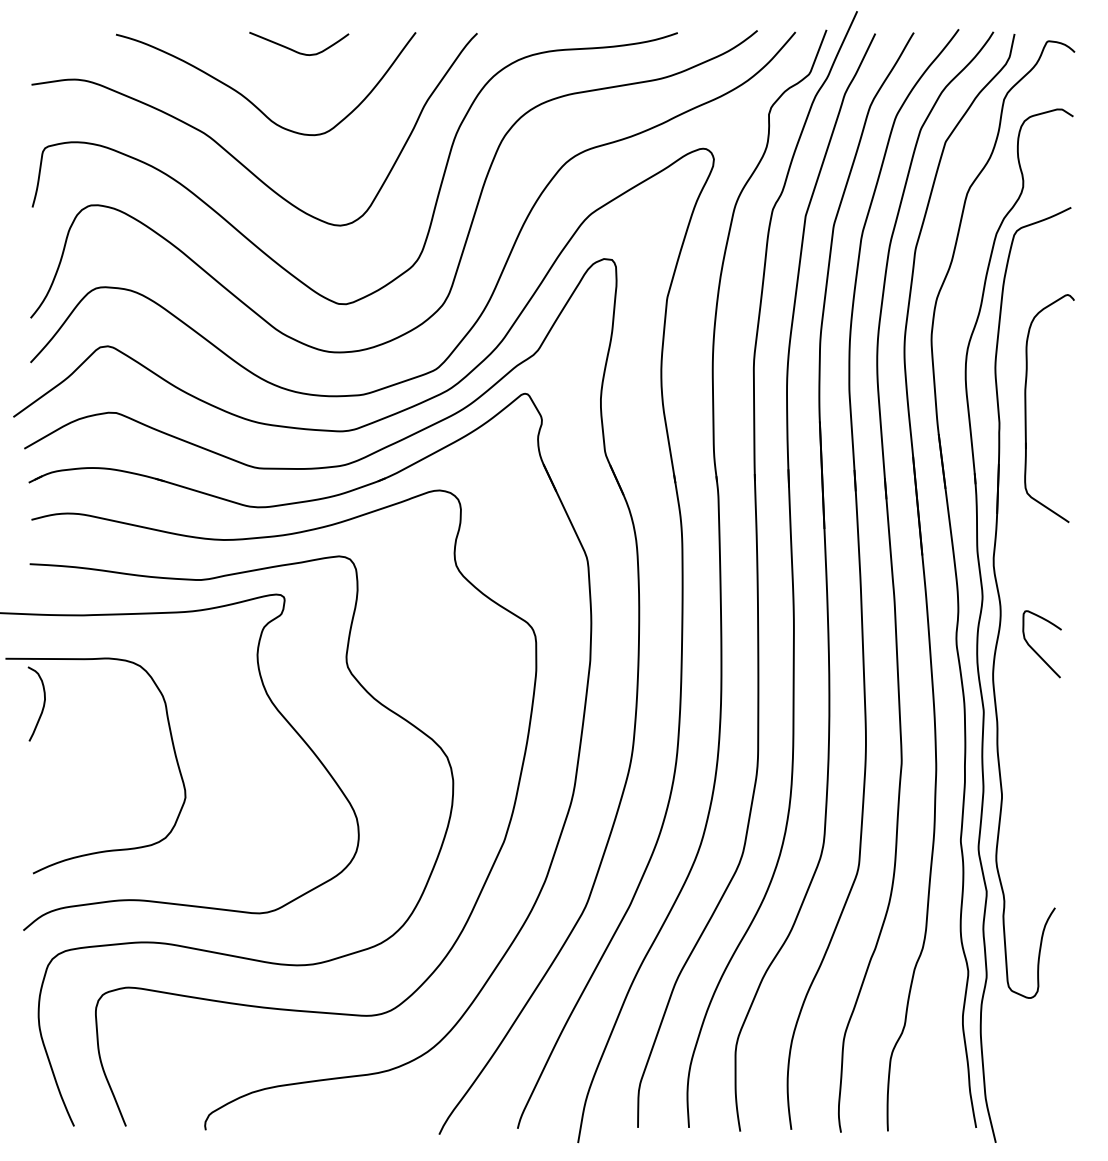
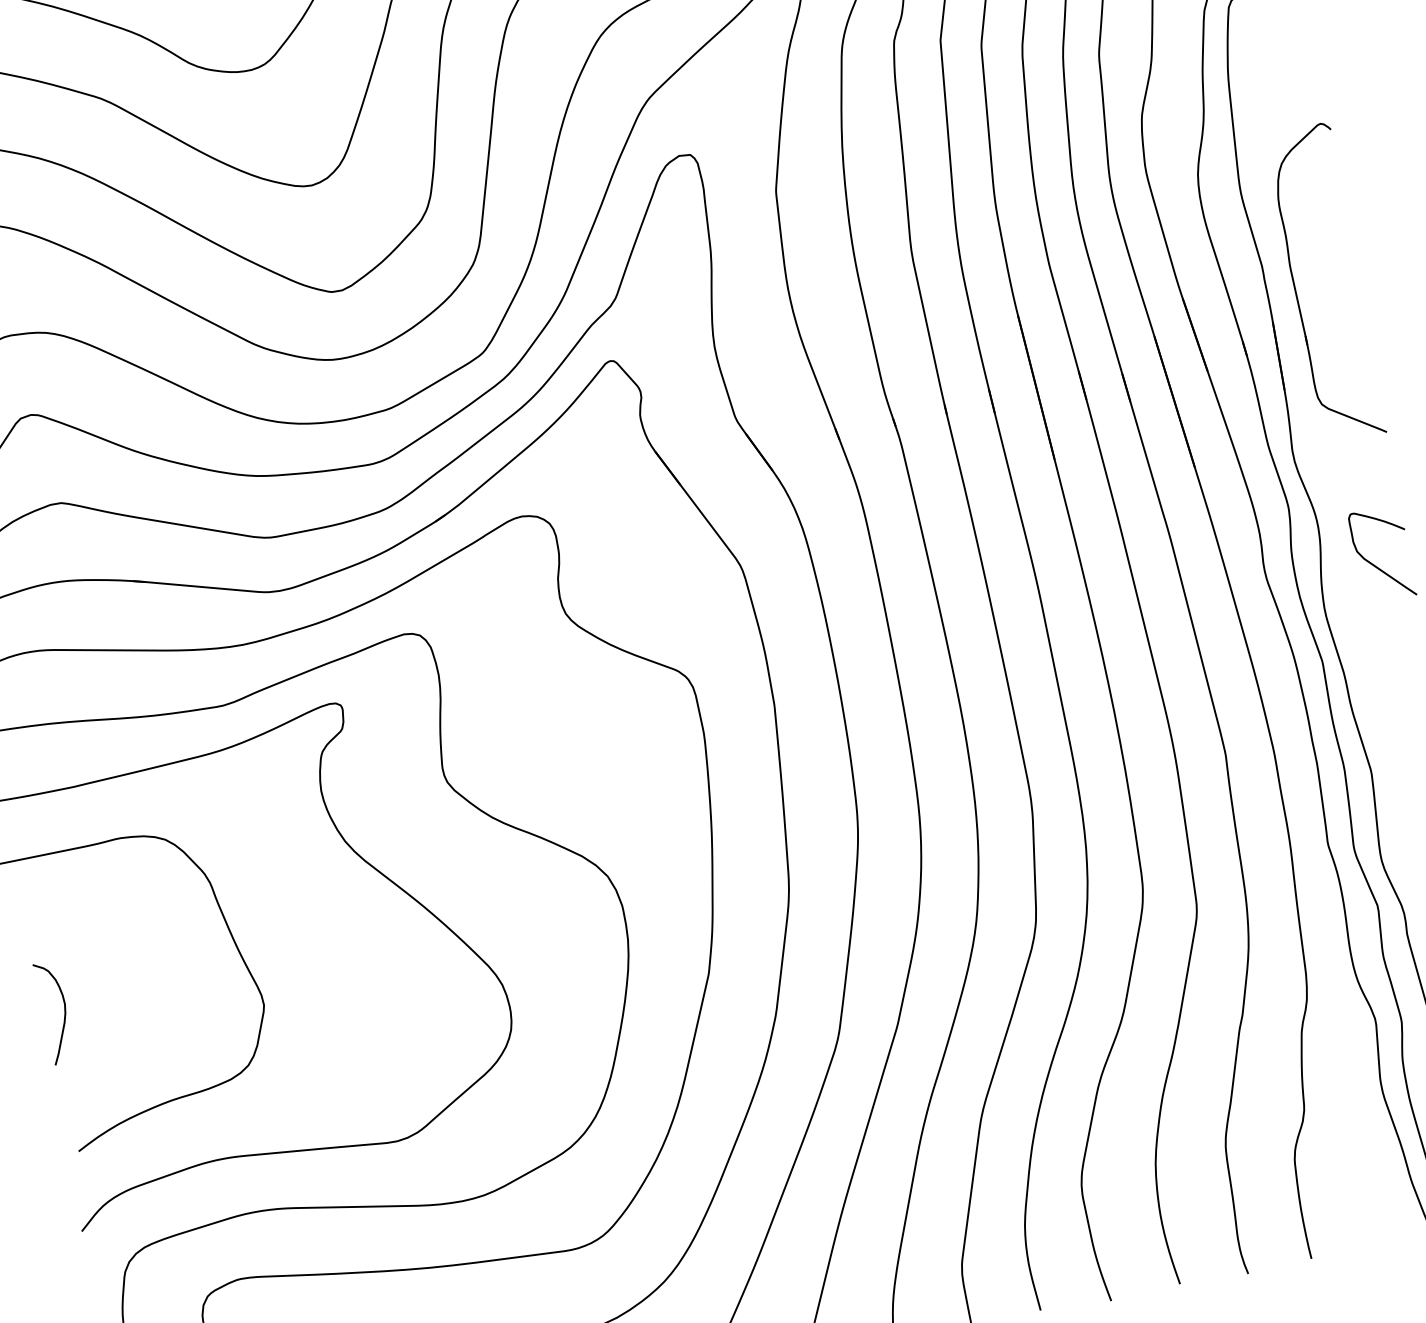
part: (1026, 408) -> (1296, 289), moved
curve: (42, 706) -> (63, 1014), moved

